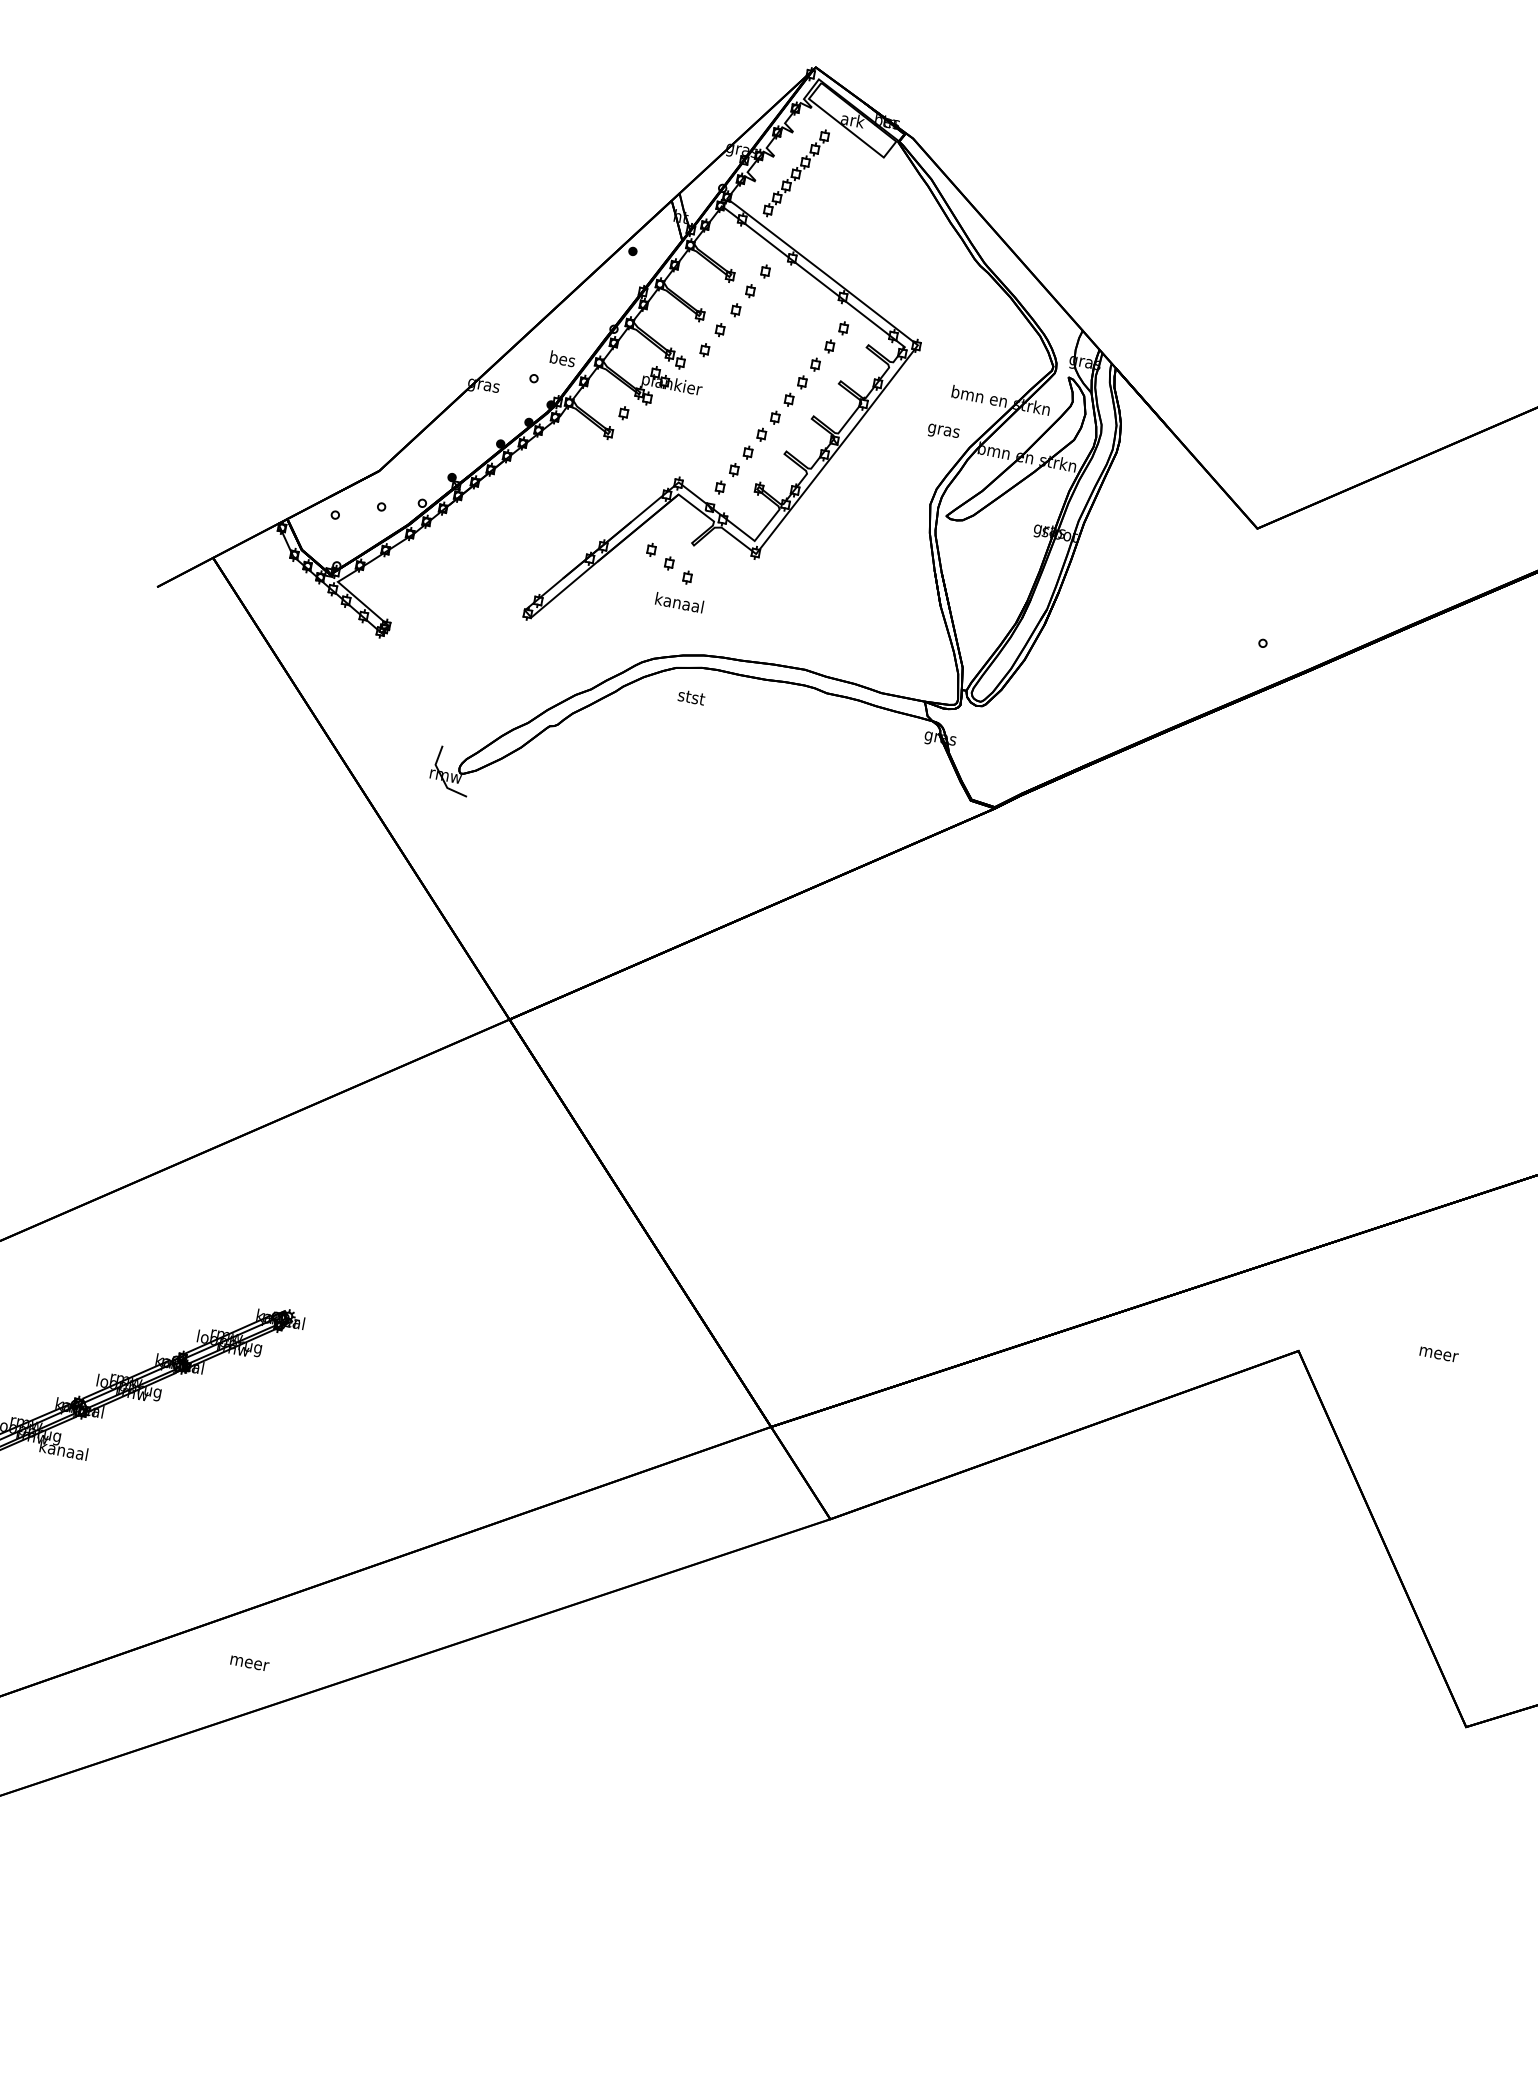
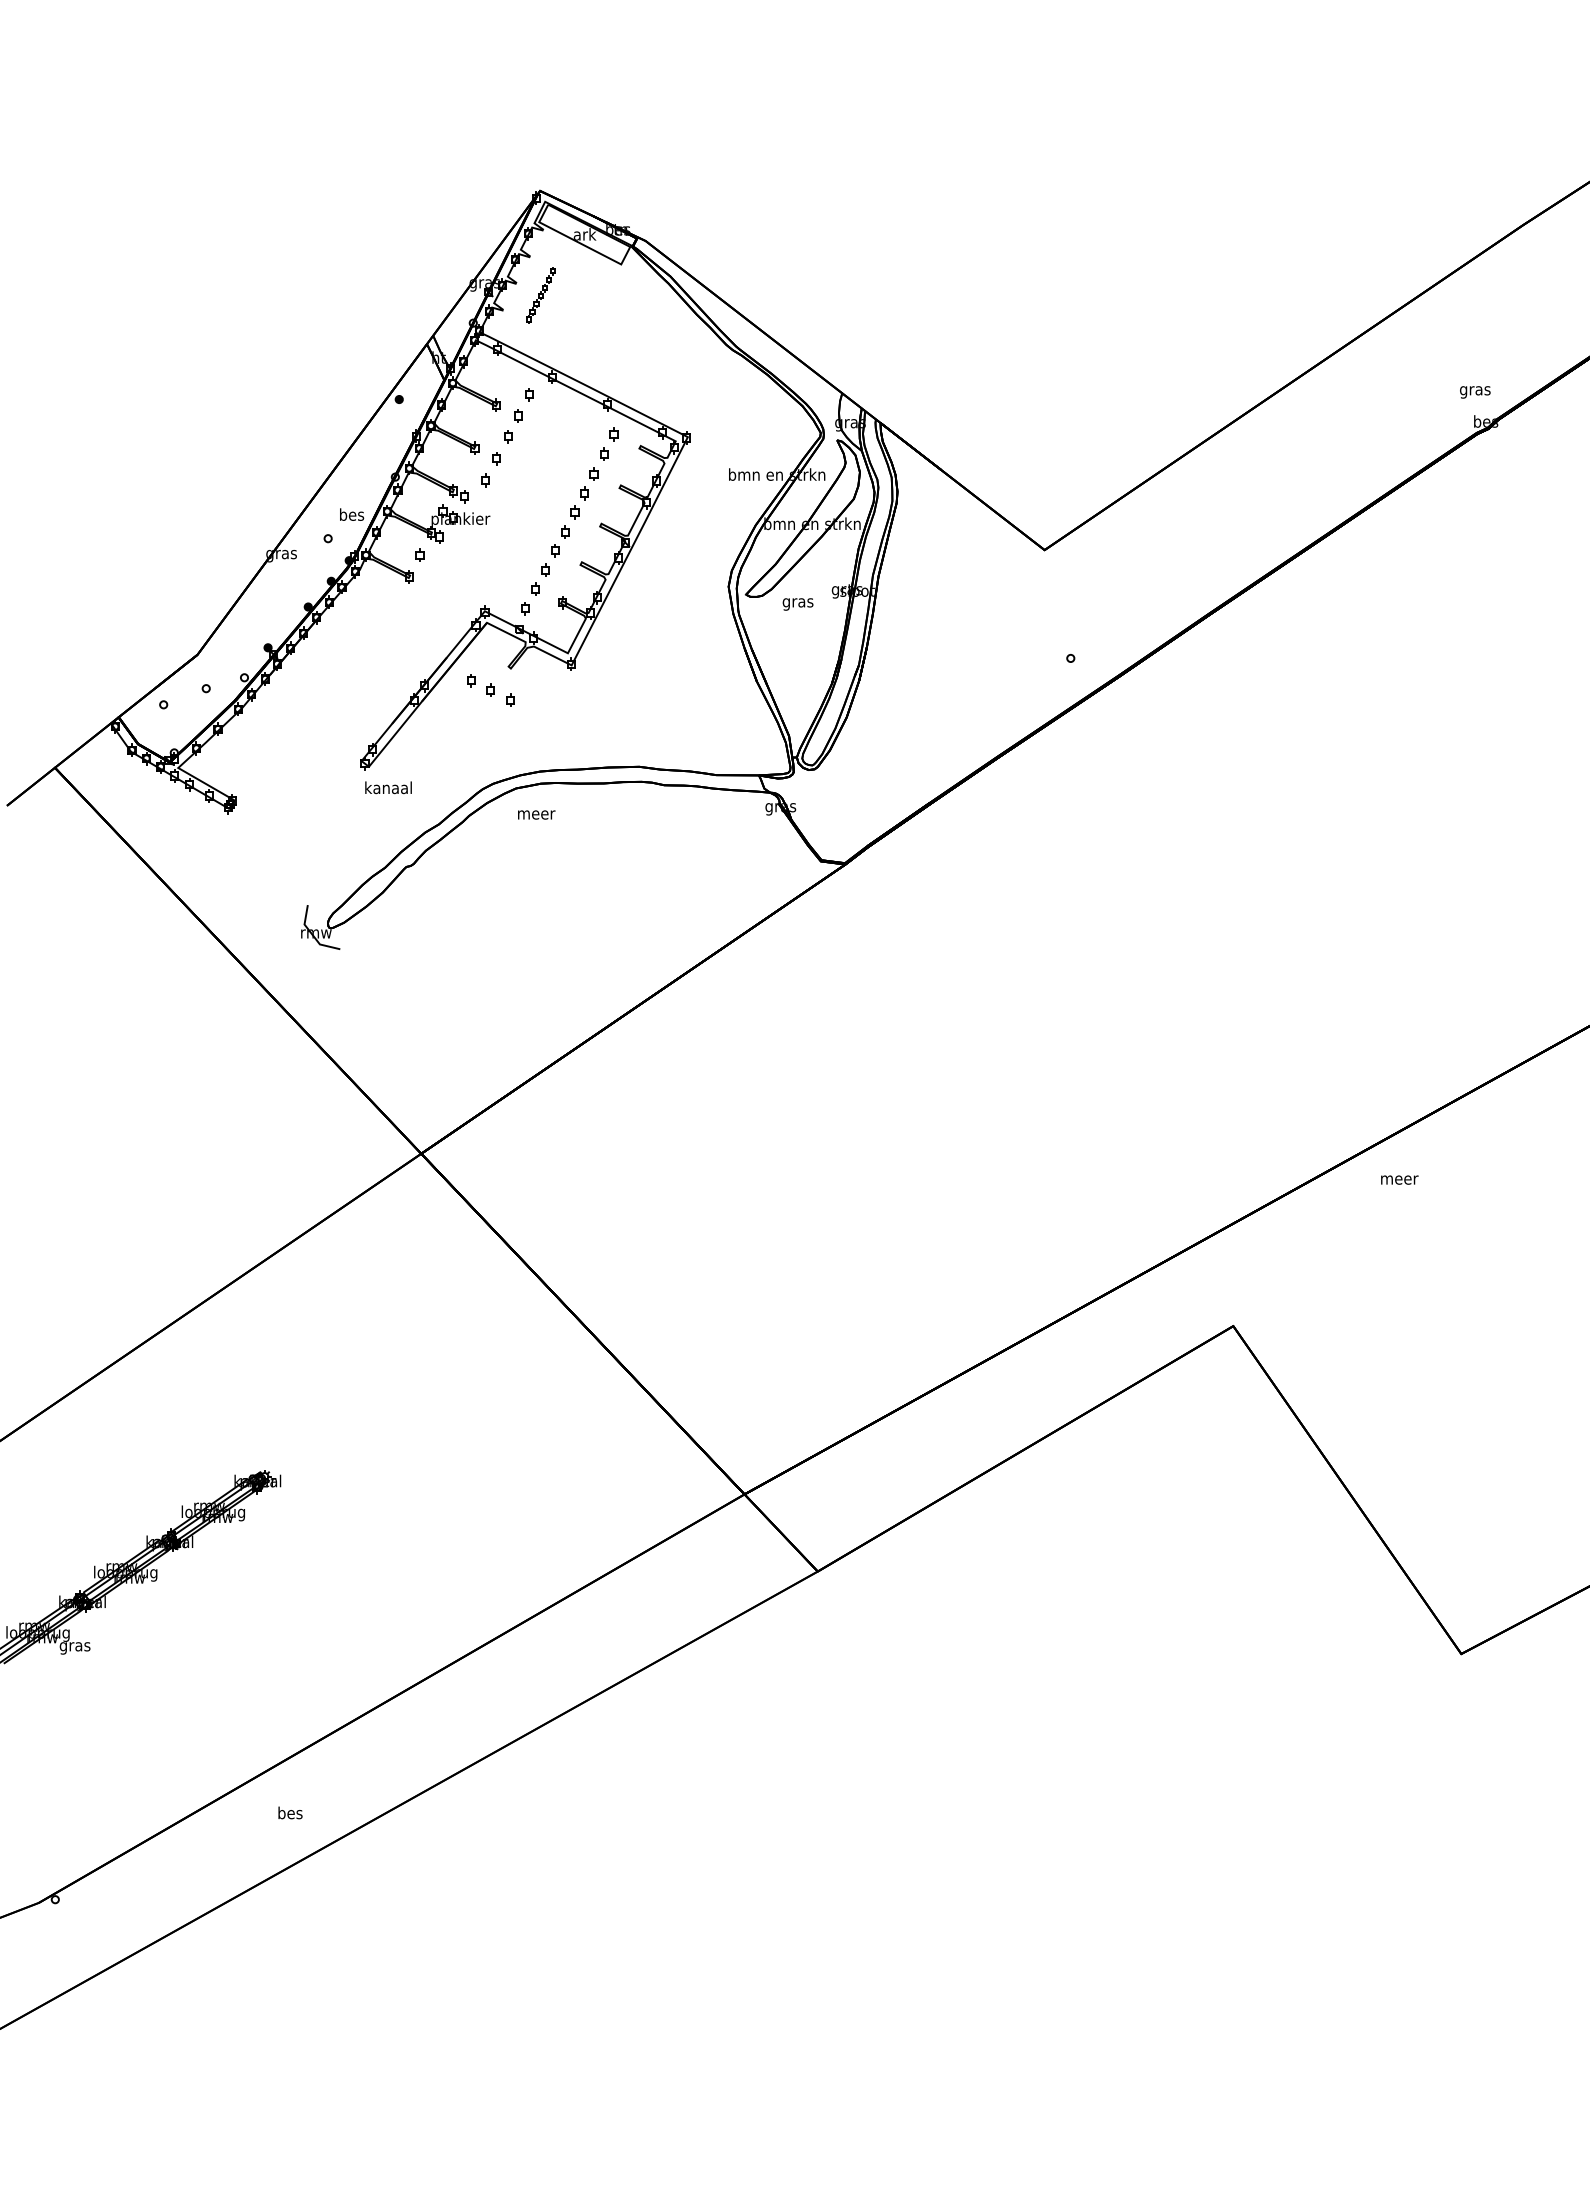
part: (796, 173) -> (540, 295), size x0.6
text: (942, 432) -> (797, 604), moved
text: (679, 602) -> (388, 787), moved
text: (691, 697) -> (536, 813), stst -> meer
text: (1438, 1353) -> (1399, 1179), moved
text: (63, 1451) -> (74, 1646), kanaal -> gras
text: (249, 1661) -> (290, 1812), meer -> bes

